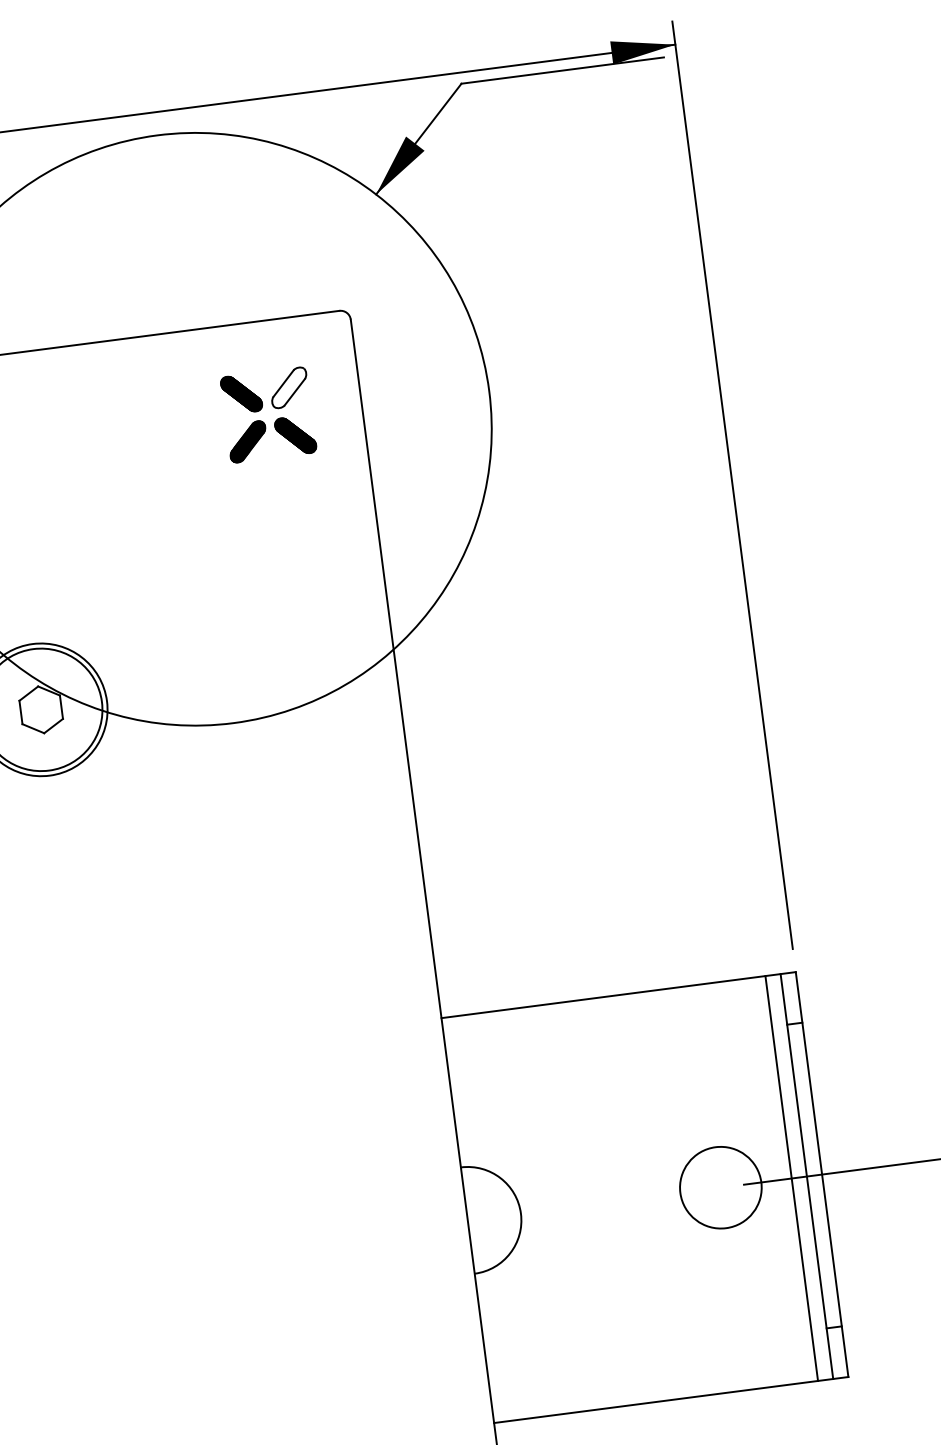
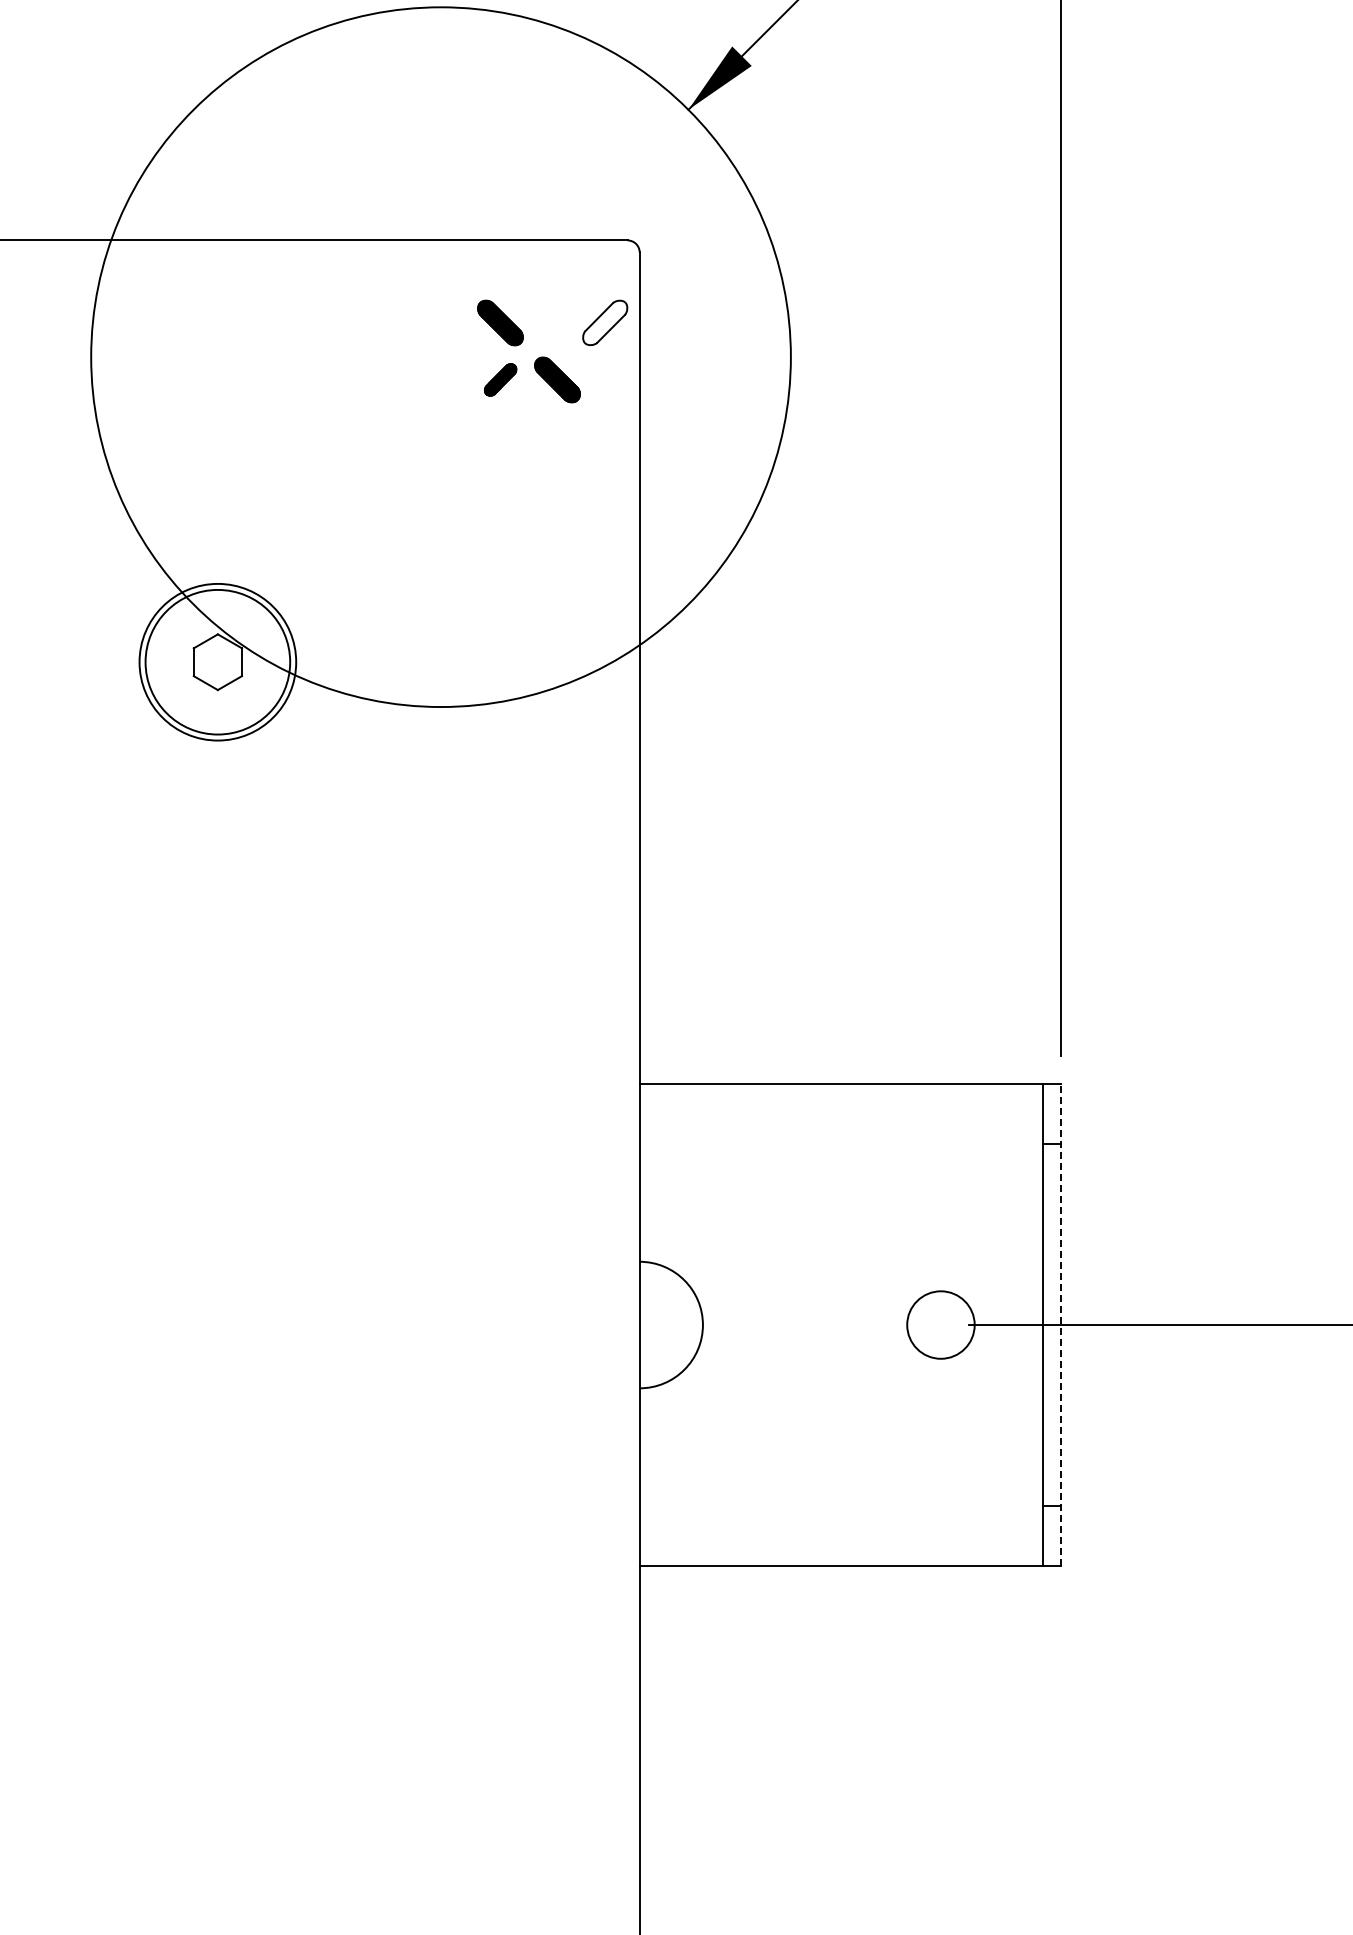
part: (289, 387) -> (605, 322), moved
part: (247, 441) -> (500, 379), size x0.7
line: (822, 1174) -> (1061, 1324), solid -> dashed
line: (791, 1178) -> (1025, 1325), removed
circle: (720, 1187) -> (940, 1324), size x0.7

